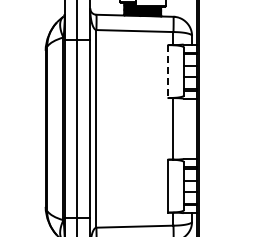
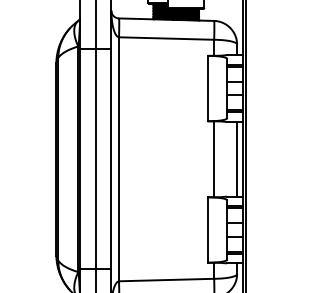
line: (168, 72) -> (208, 89), dashed -> solid
line: (192, 128) -> (237, 158), added

